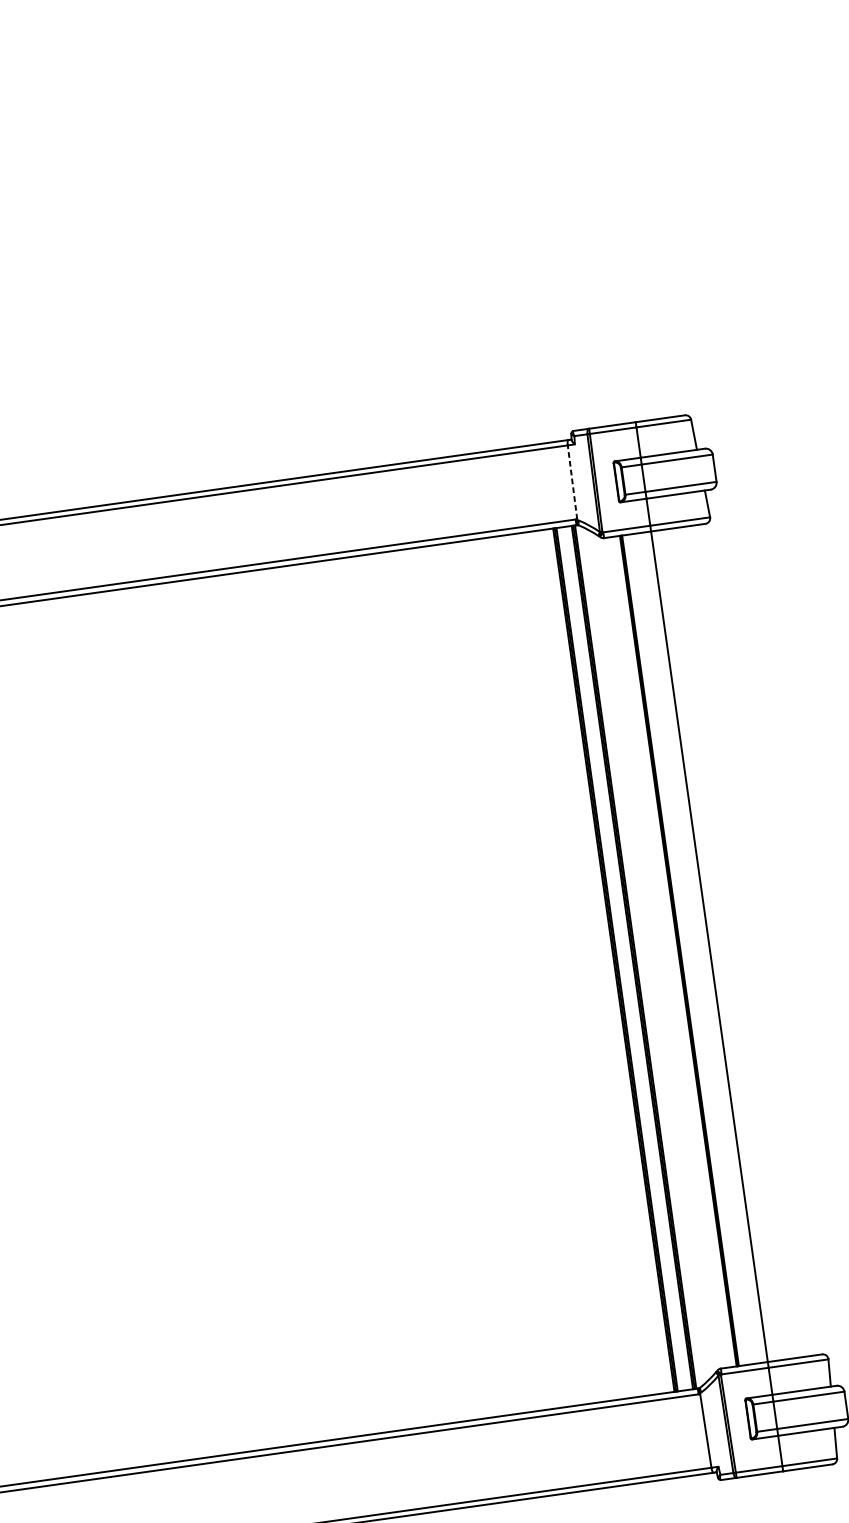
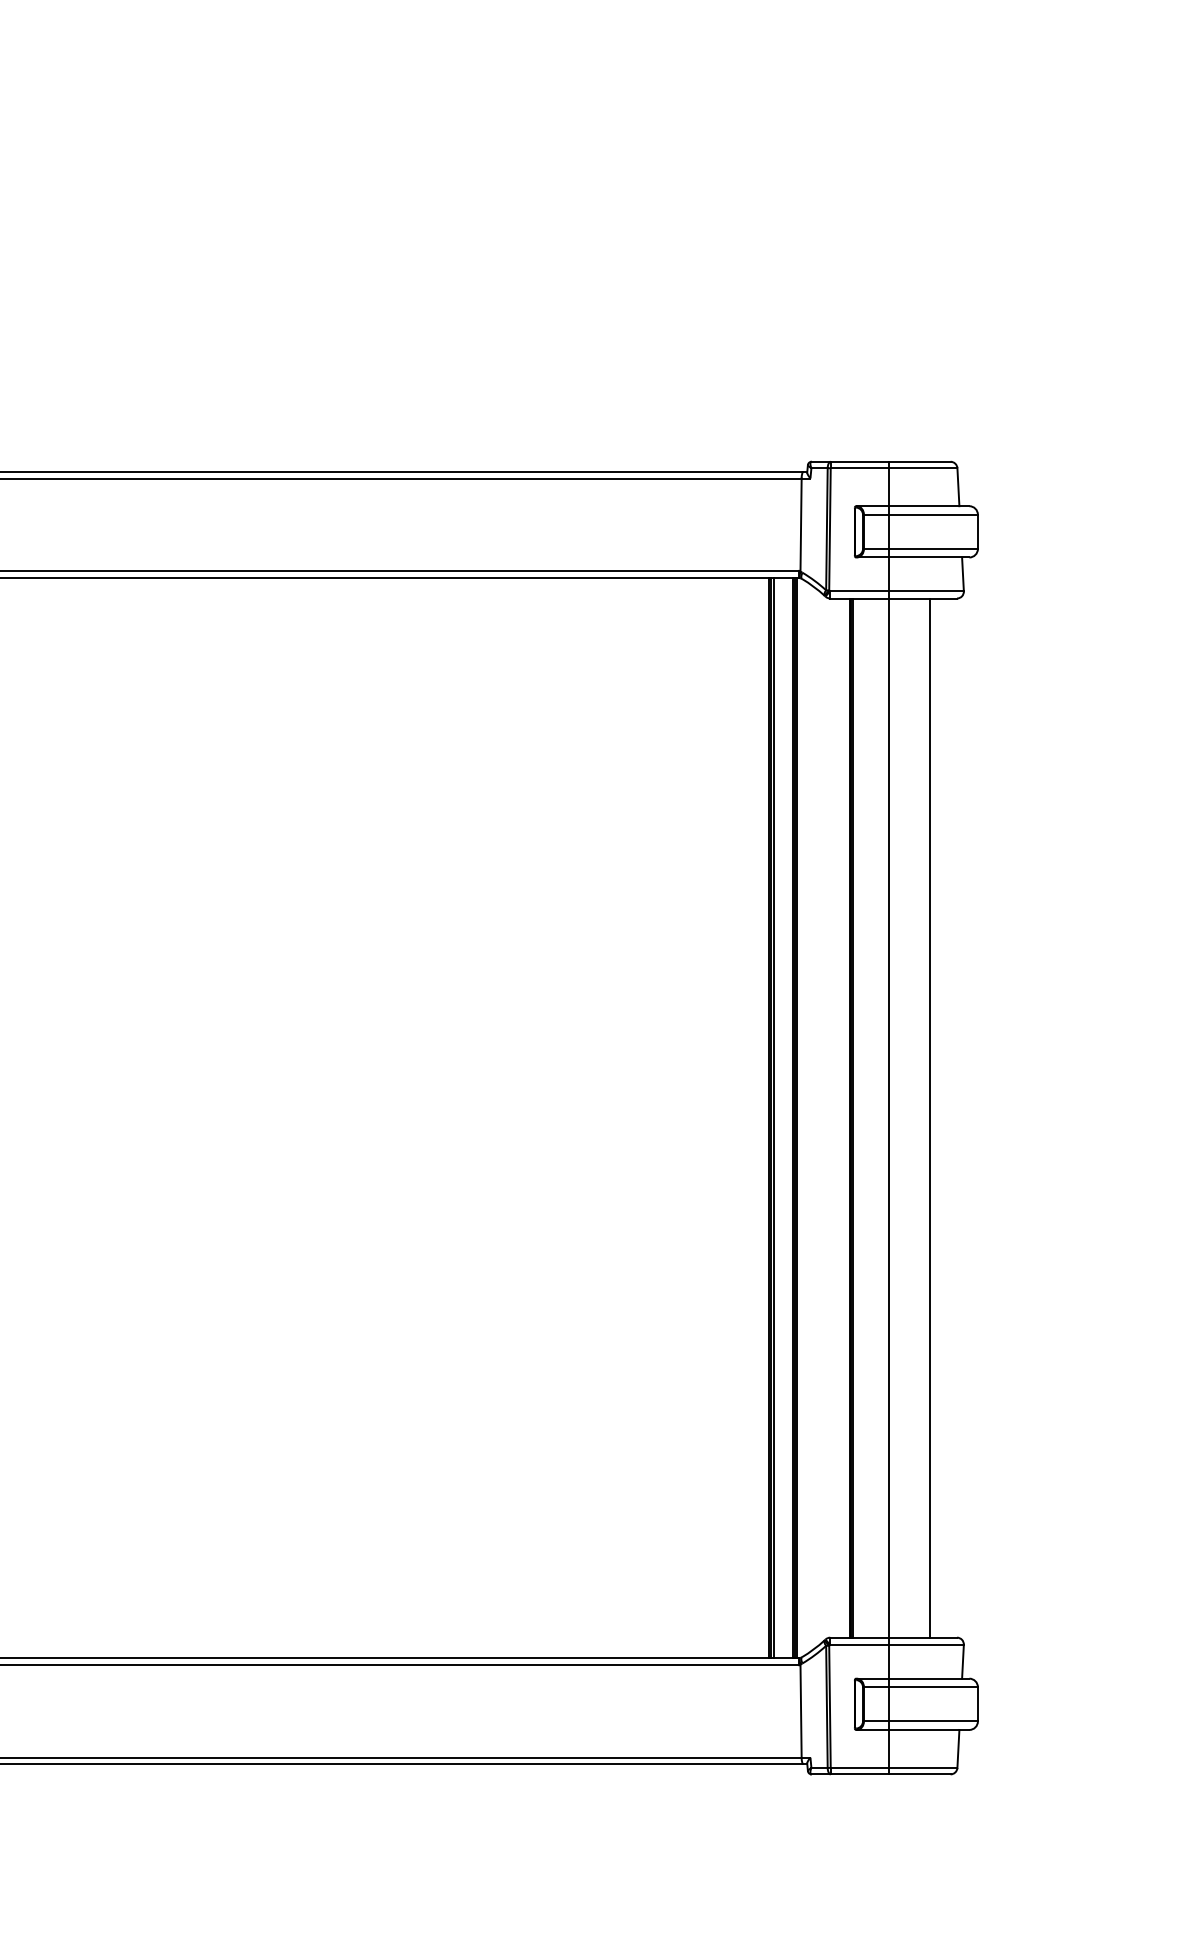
line: (572, 482) -> (801, 524), dashed -> solid
line: (742, 941) -> (930, 1117), added

